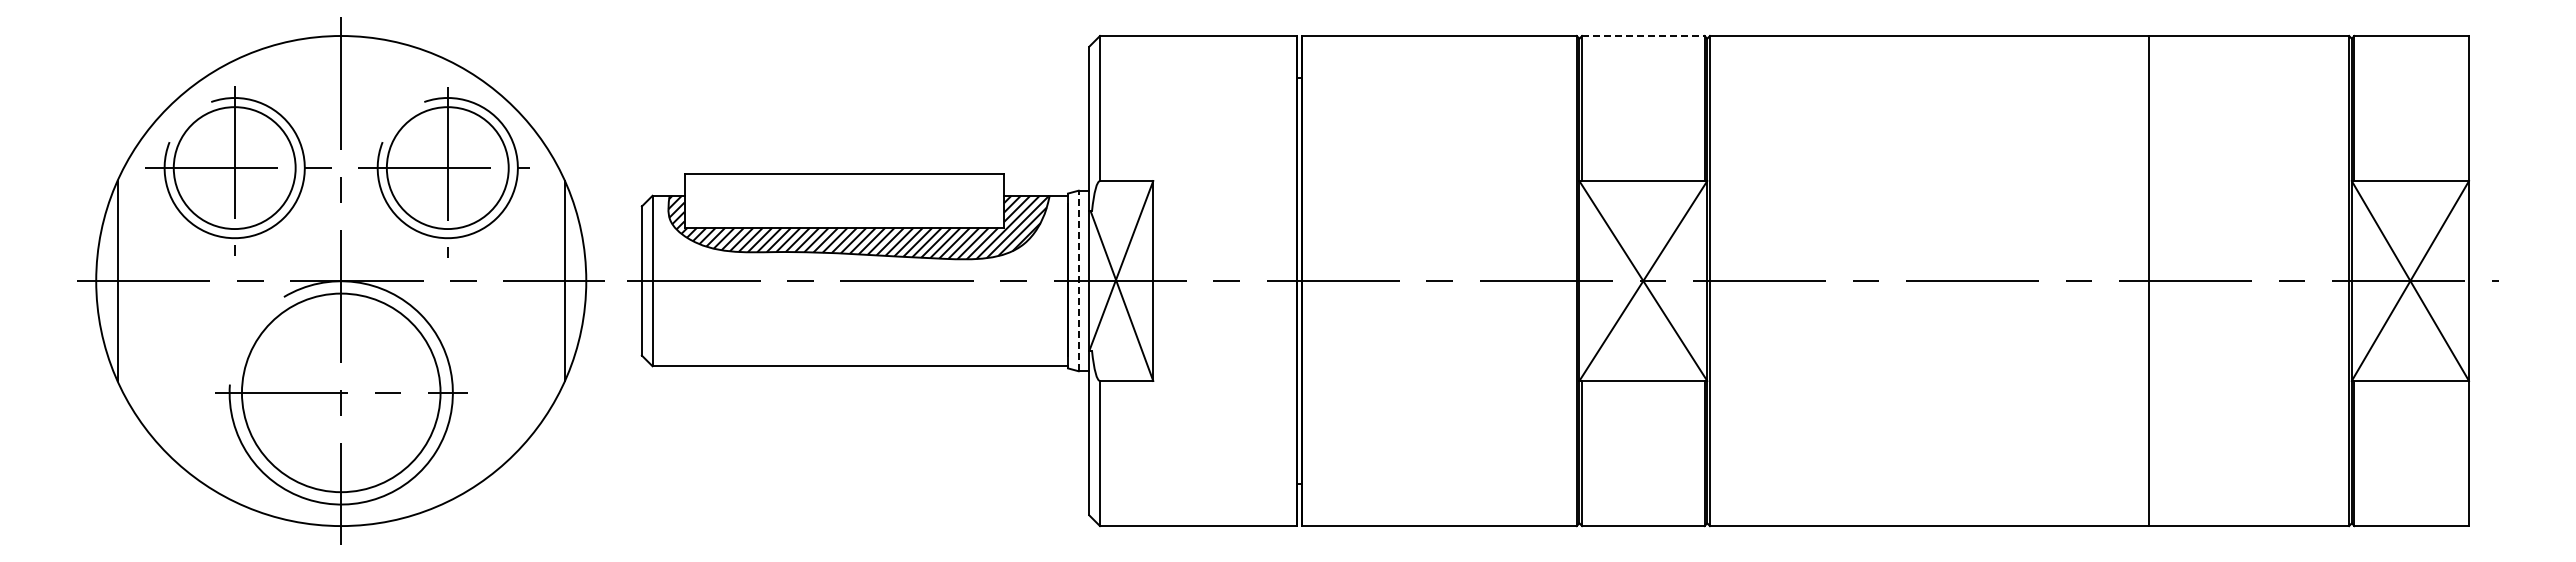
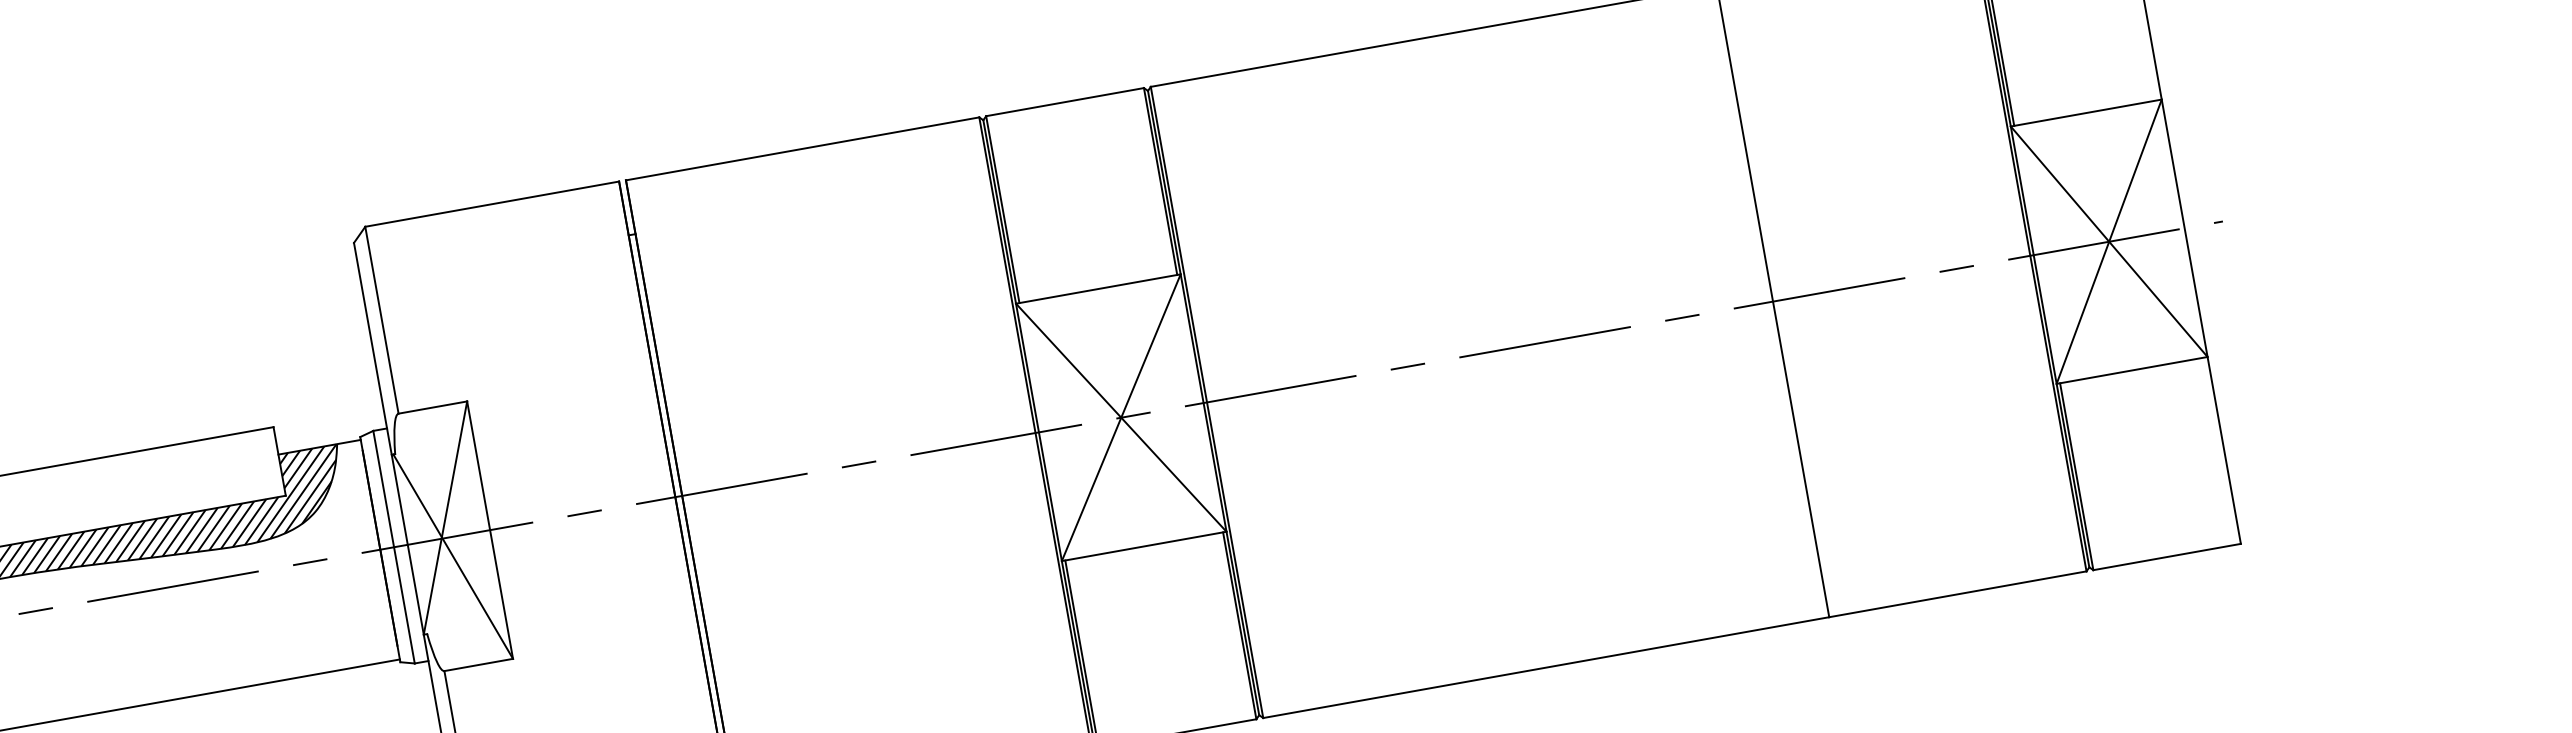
line: (1643, 36) -> (1065, 102), dashed -> solid
line: (1078, 280) -> (393, 546), dashed -> solid

